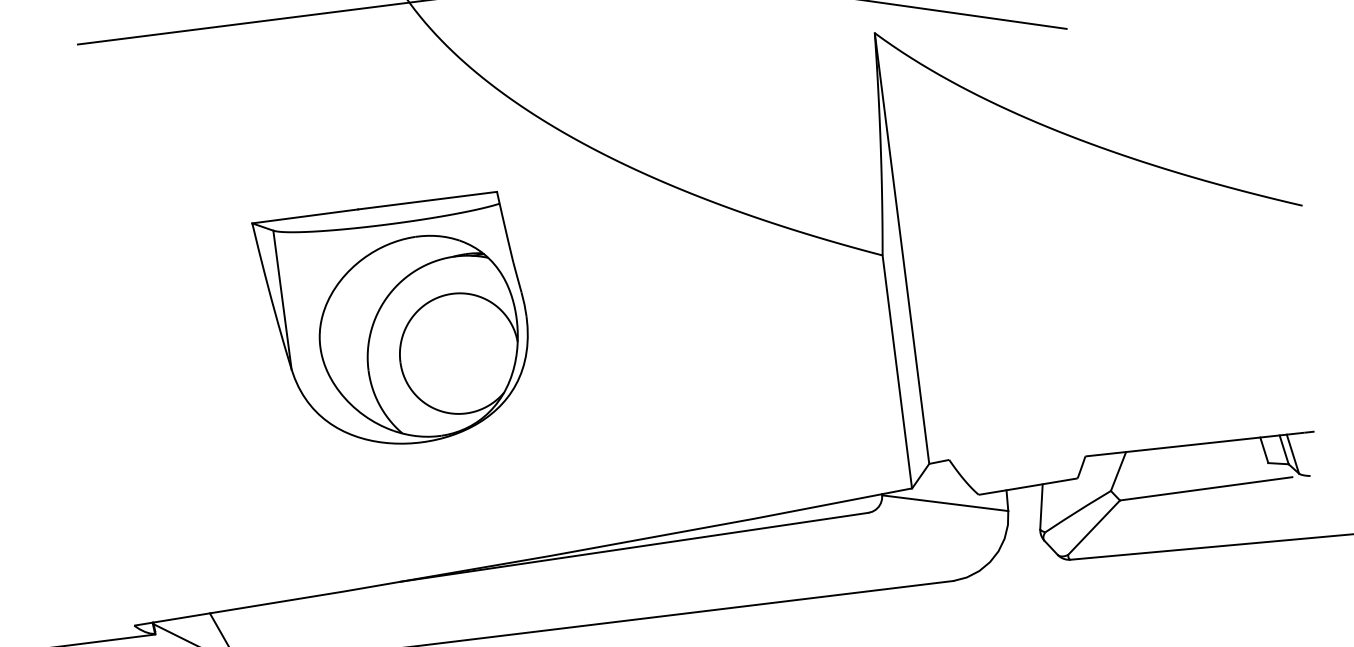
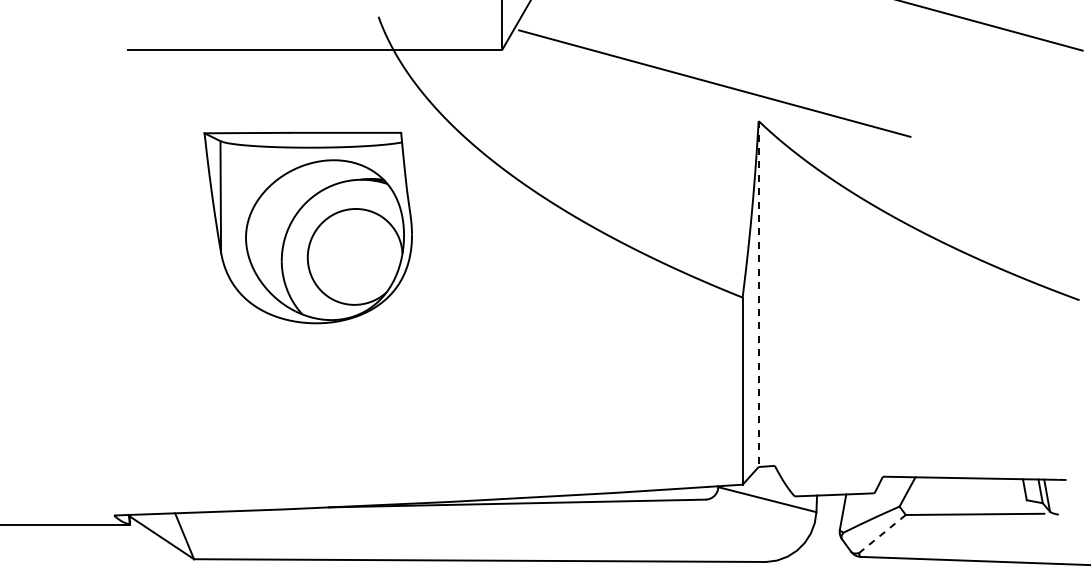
line: (901, 249) -> (758, 294), solid -> dashed
part: (395, 324) -> (307, 227), moved
line: (1093, 527) -> (882, 533), solid -> dashed

